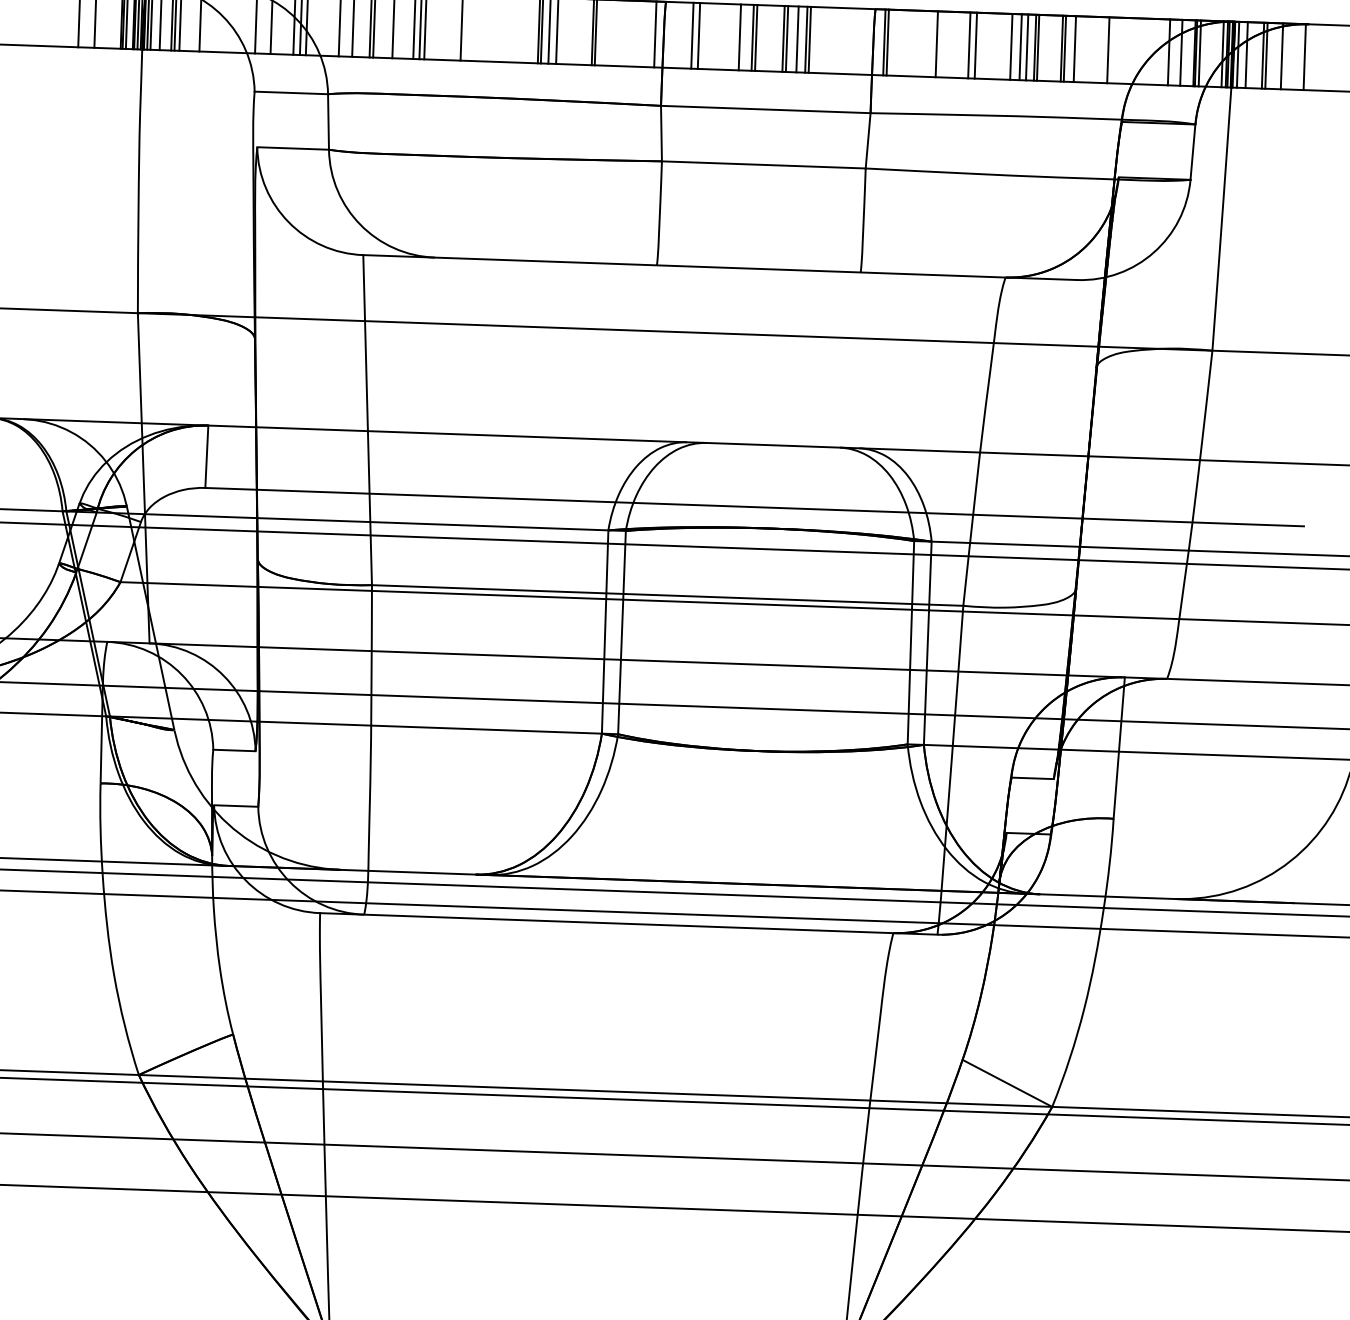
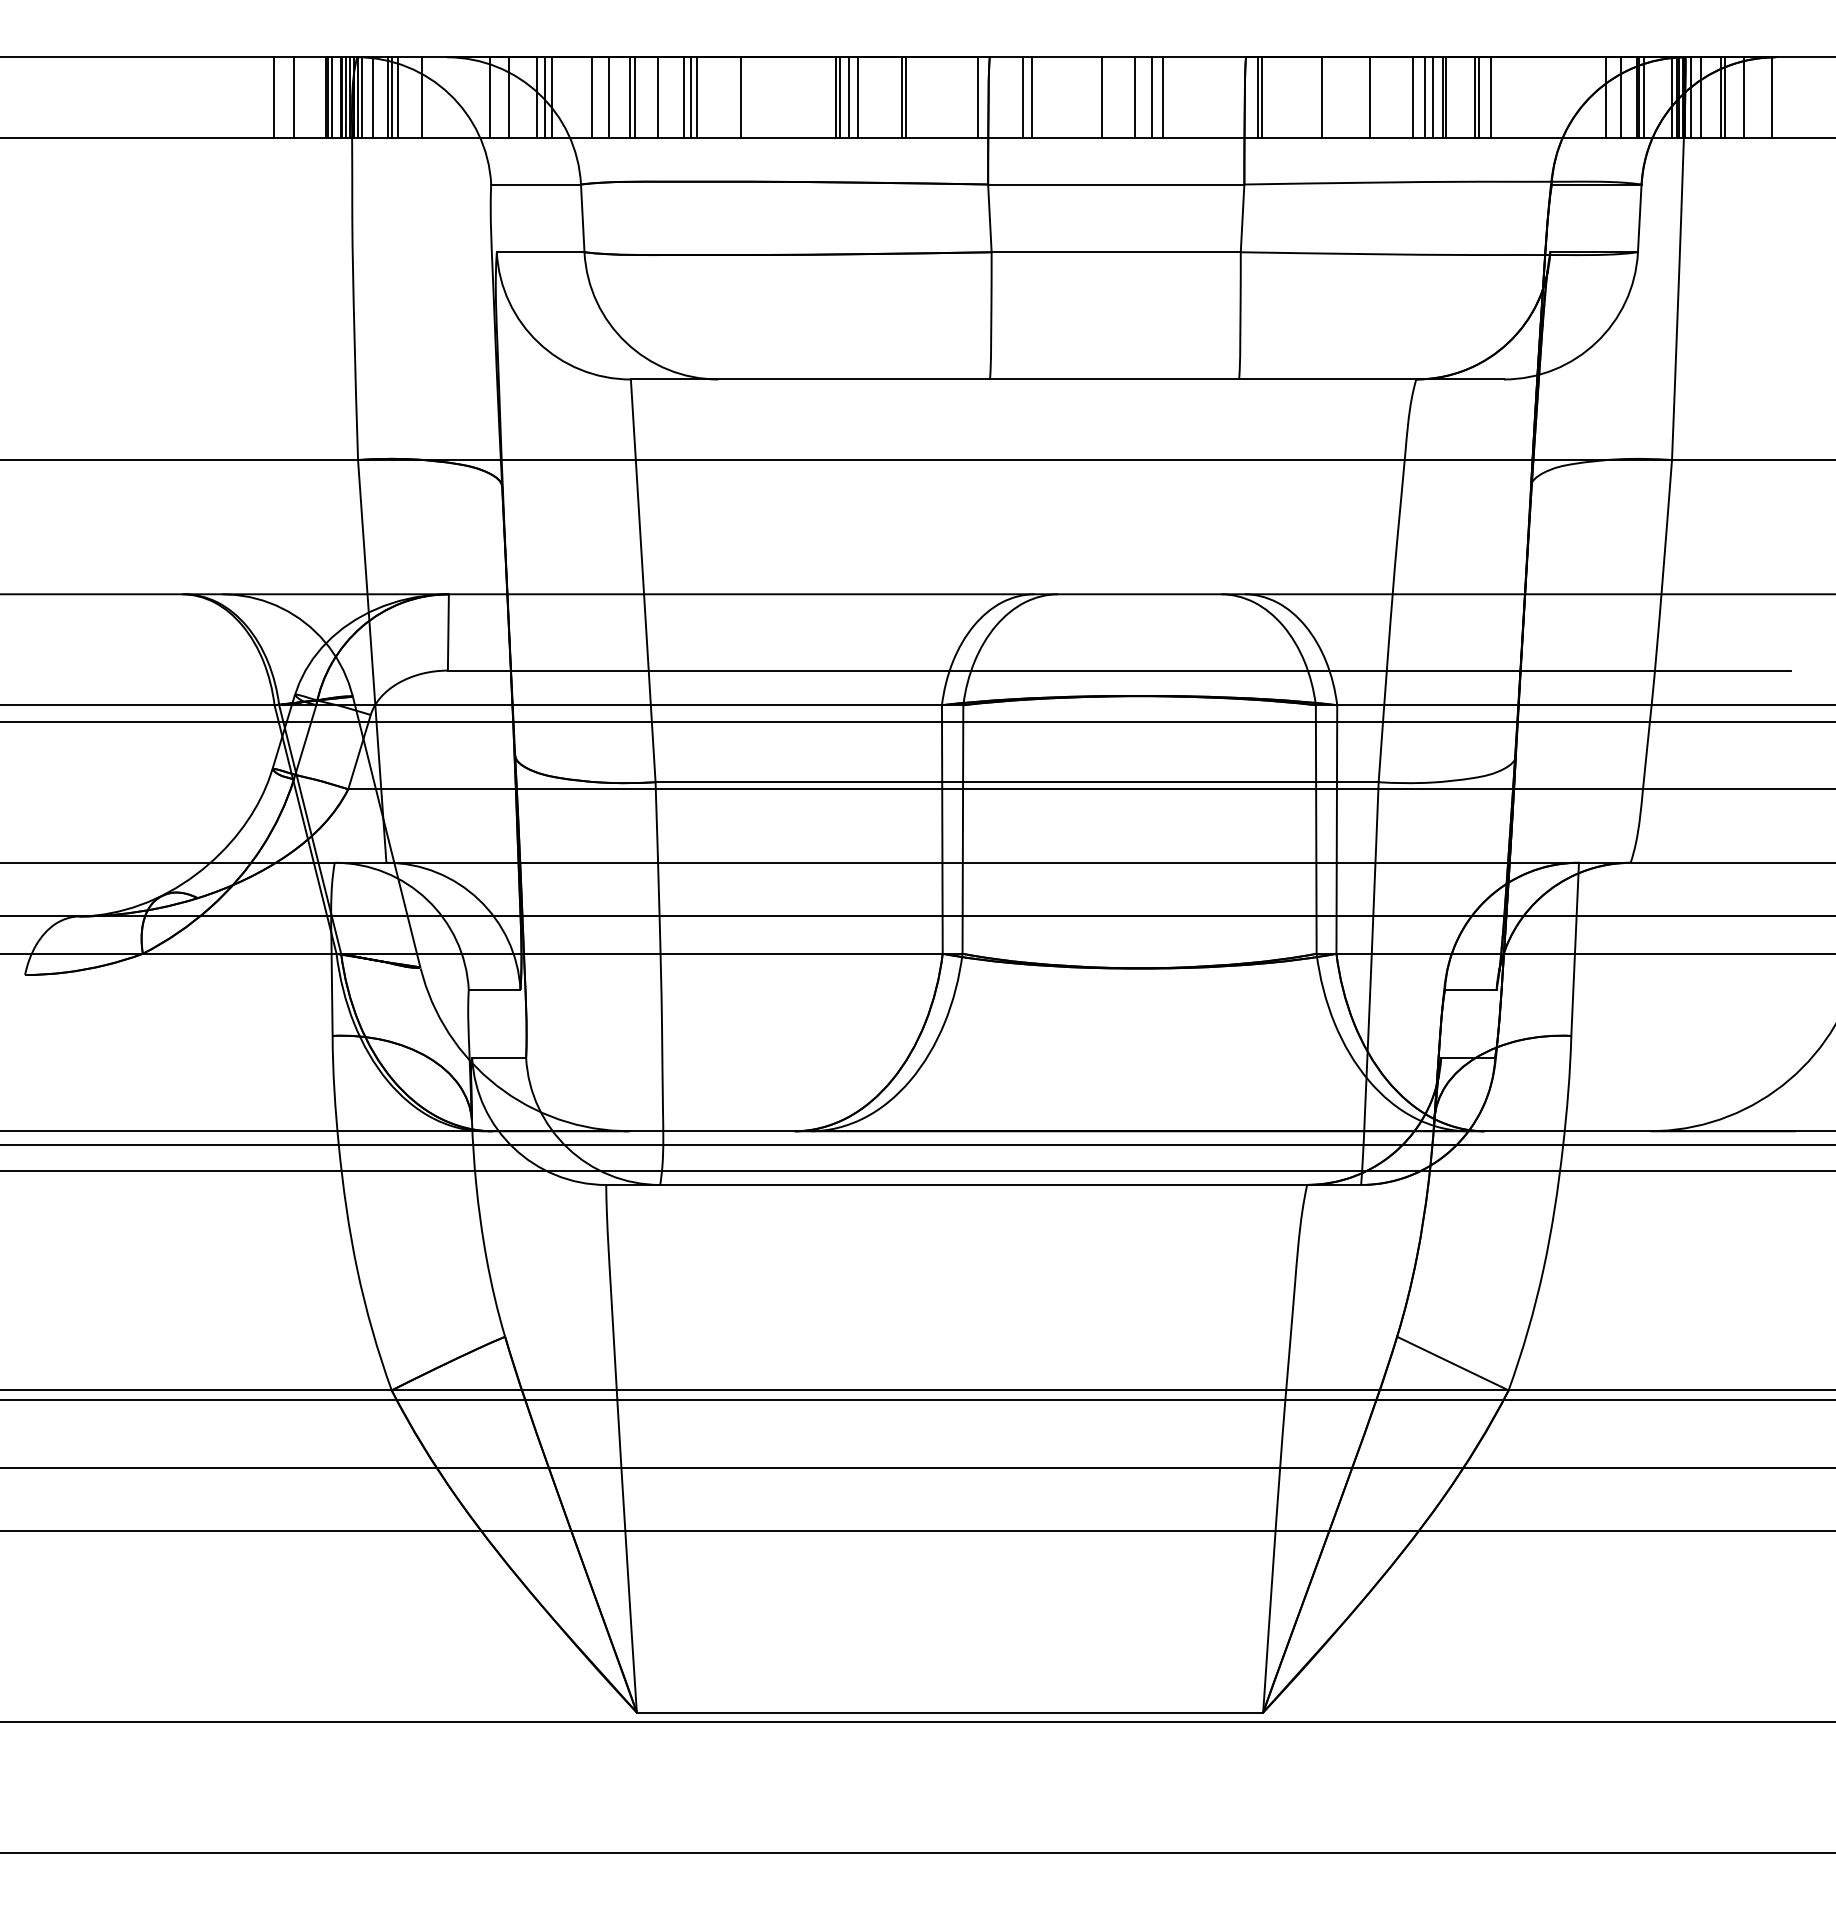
line: (739, 37) -> (1081, 97), removed
line: (752, 37) -> (1097, 97), removed
line: (787, 39) -> (1139, 97), removed
line: (810, 39) -> (1167, 97), removed
line: (969, 45) -> (1362, 97), removed
line: (1108, 50) -> (1532, 97), removed

